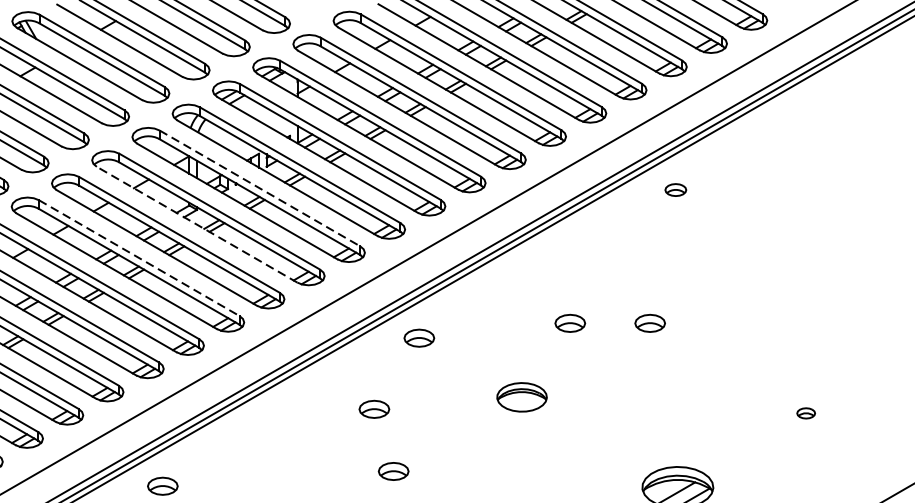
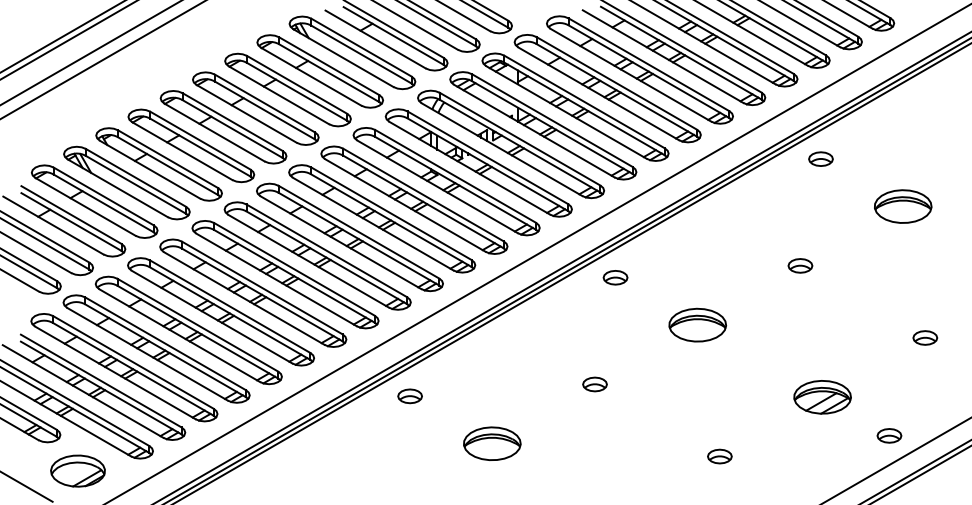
line: (259, 188) -> (487, 157), dashed -> solid
part: (675, 189) -> (820, 158), size x1.43
line: (197, 224) -> (437, 186), dashed -> solid
part: (778, 249) -> (903, 206), added
line: (139, 257) -> (391, 213), dashed -> solid
part: (570, 322) -> (736, 265), removed
part: (521, 396) -> (697, 324), size x1.43
part: (374, 409) -> (579, 334), removed
part: (806, 412) -> (925, 337), size x1.67

